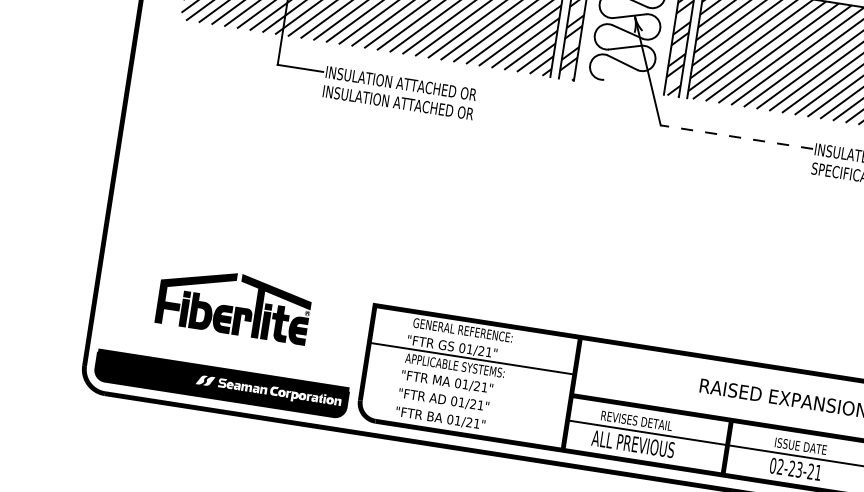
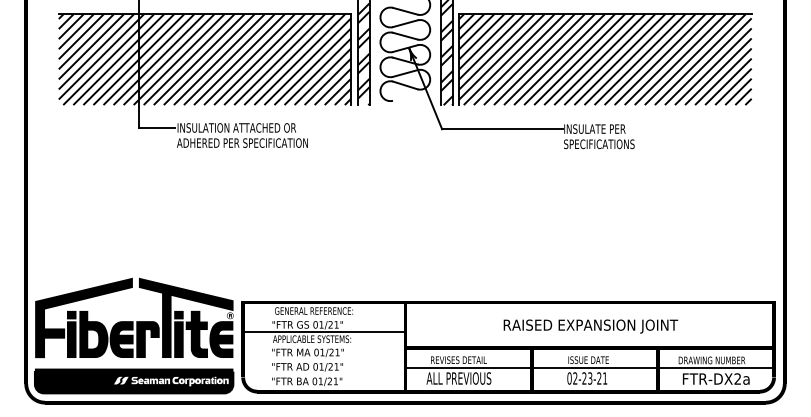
text: (405, 103) -> (242, 142), INSULATION ATTACHED OR -> ADHERED PER SPECIFICATION
line: (735, 137) -> (501, 129), dashed -> solid
part: (234, 303) -> (134, 317), size x1.67

